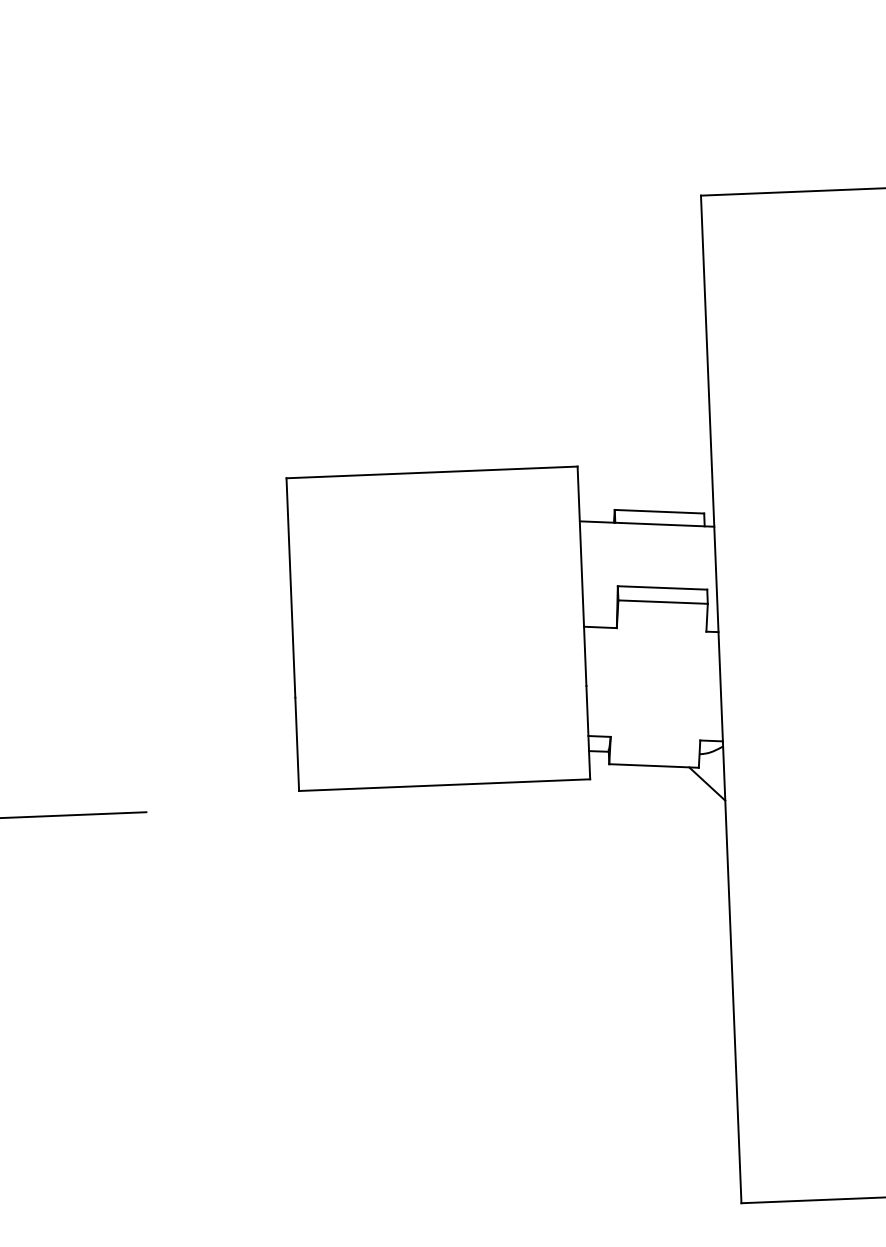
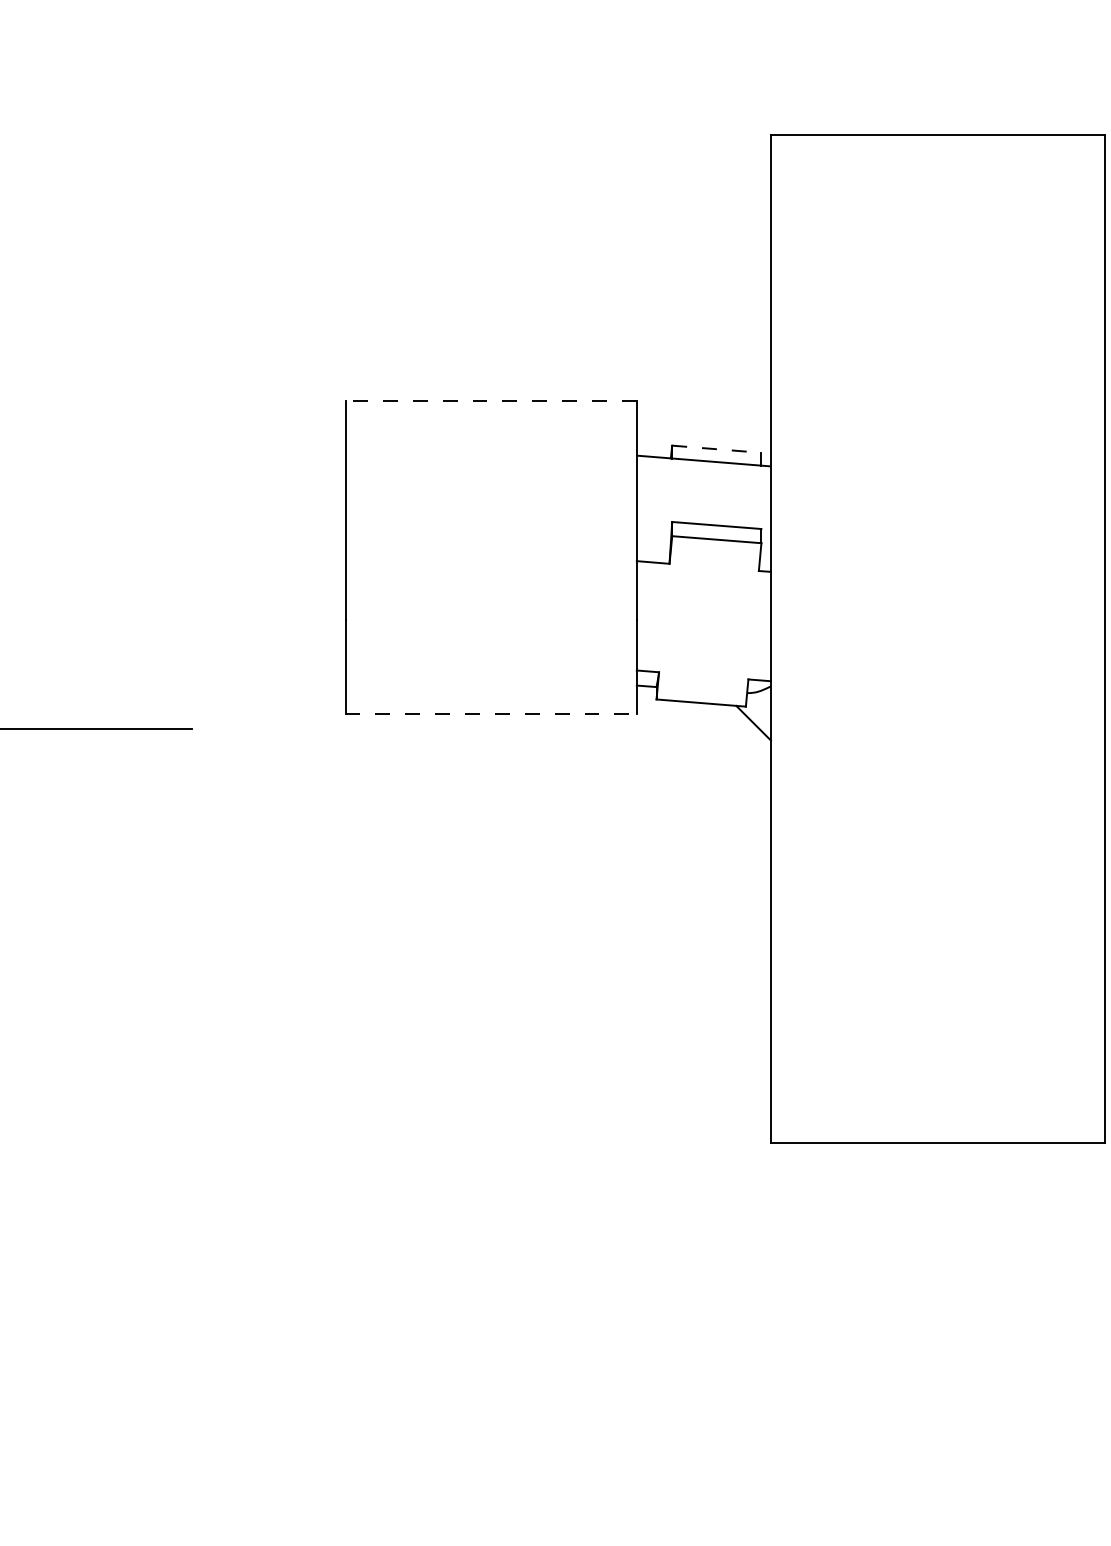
line: (432, 472) -> (491, 400), solid -> dashed
line: (659, 512) -> (716, 449), solid -> dashed
line: (444, 784) -> (491, 713), solid -> dashed

